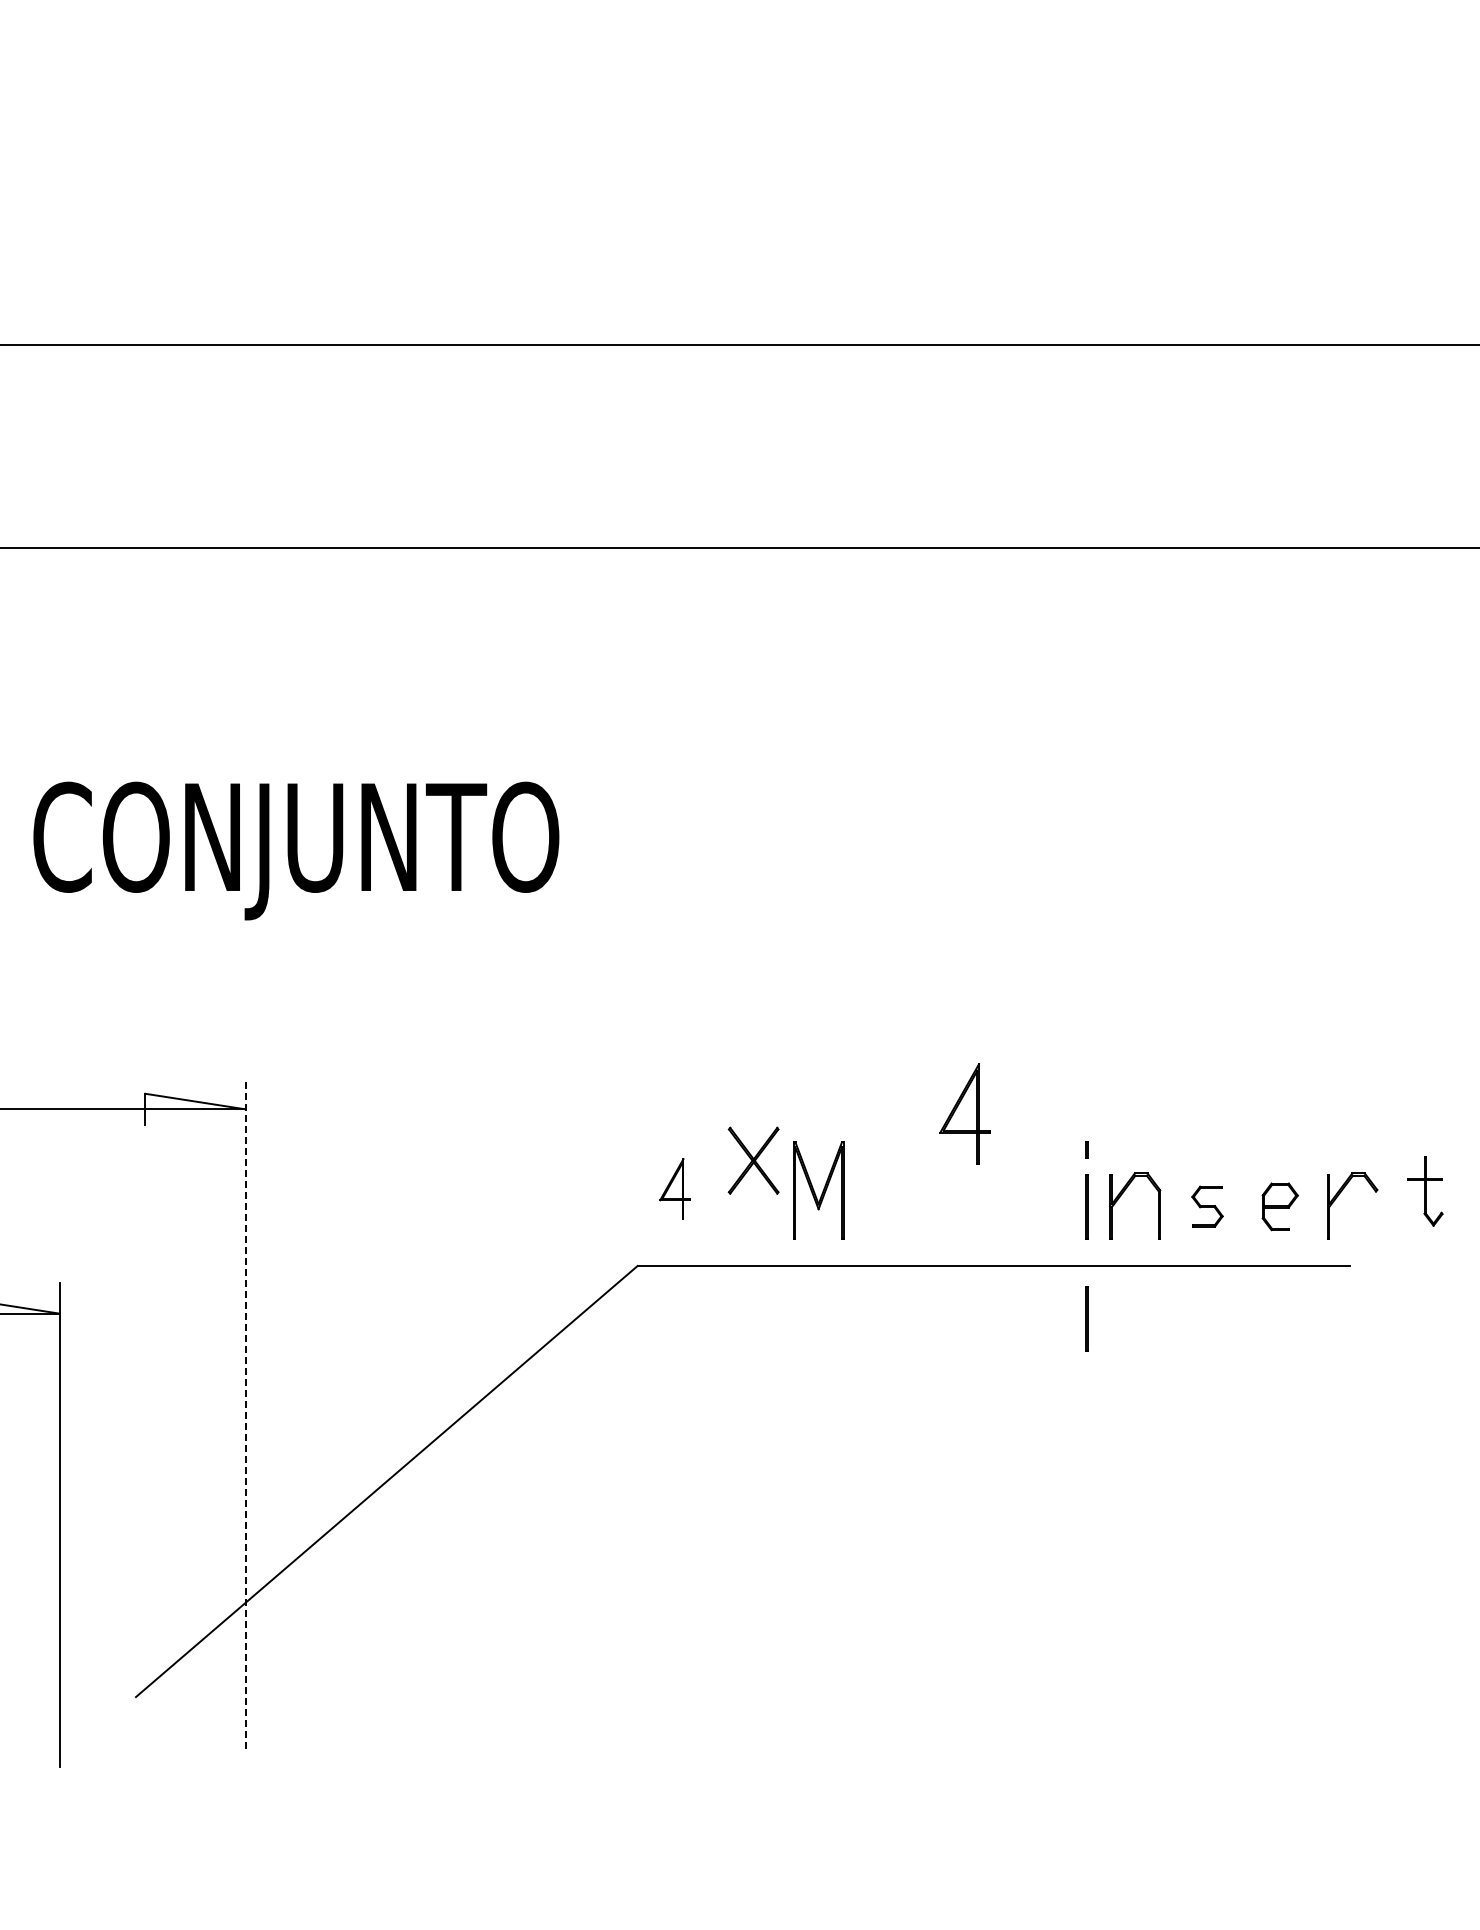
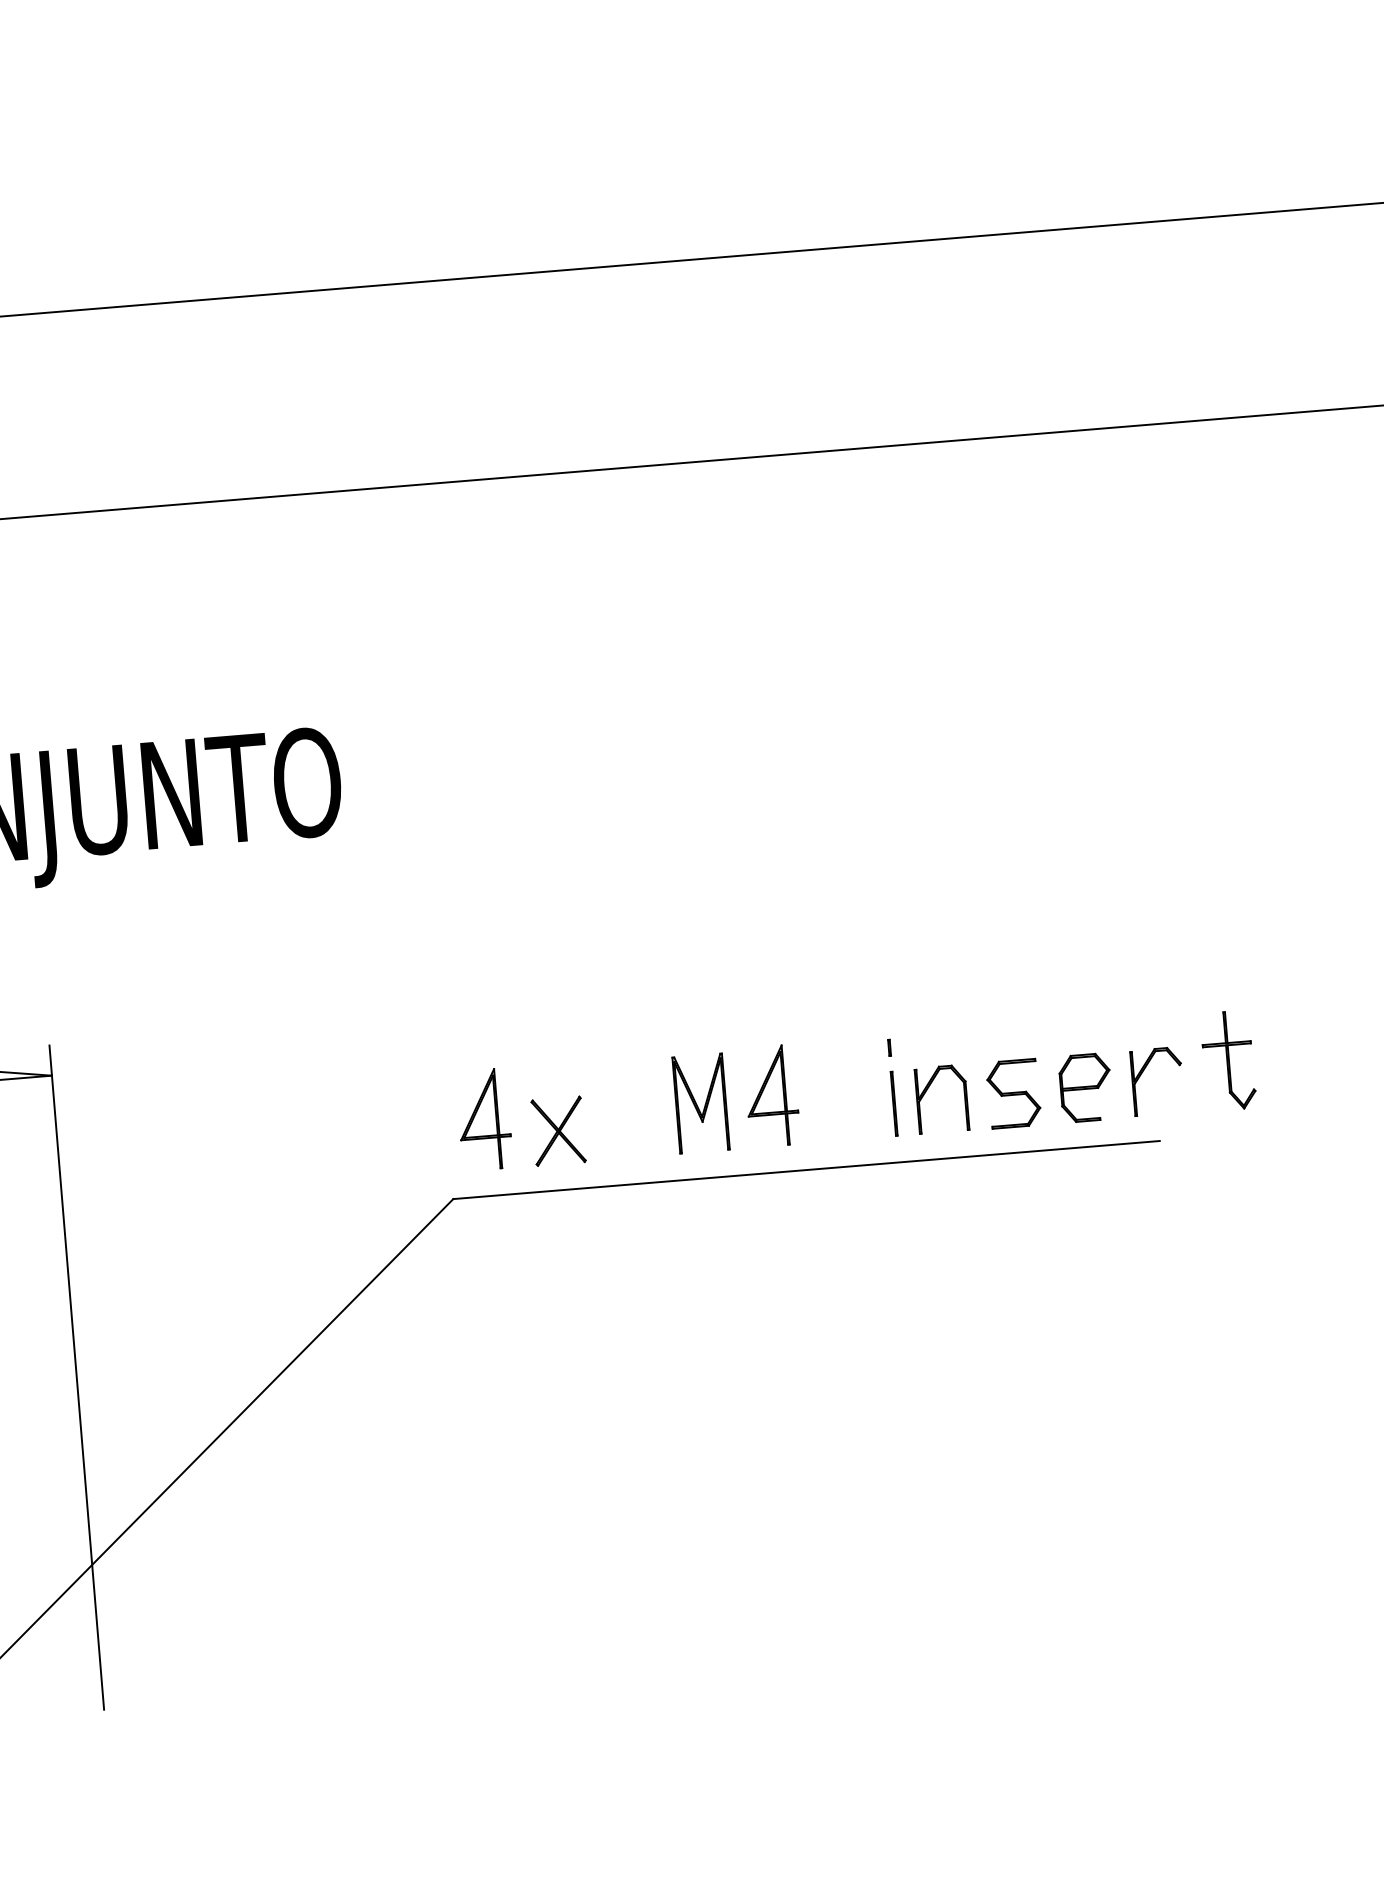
part: (964, 1113) -> (771, 1095), moved
part: (753, 1160) -> (558, 1131), moved
part: (674, 1188) -> (483, 1119), size x1.67
part: (818, 1190) -> (700, 1103), moved
part: (1425, 1191) -> (1228, 1060), size x1.43
part: (1207, 1206) -> (1013, 1093), size x1.67
part: (1280, 1206) -> (1086, 1087), size x1.43
line: (1086, 1318) -> (902, 1214), removed
line: (245, 1413) -> (76, 1377), dashed -> solid

